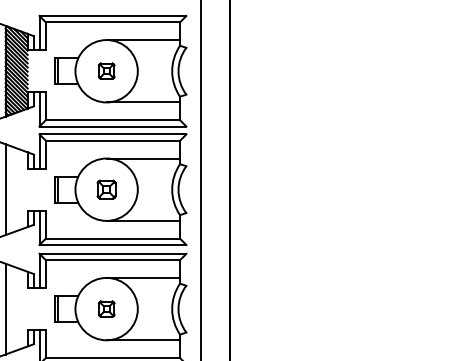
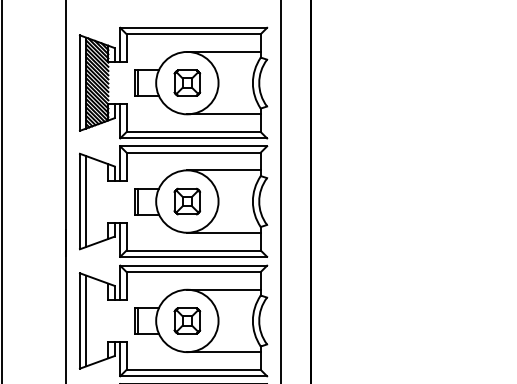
part: (106, 70) -> (187, 82), size x1.67
part: (106, 189) -> (187, 201), size x1.43
part: (106, 308) -> (187, 320), size x1.67

